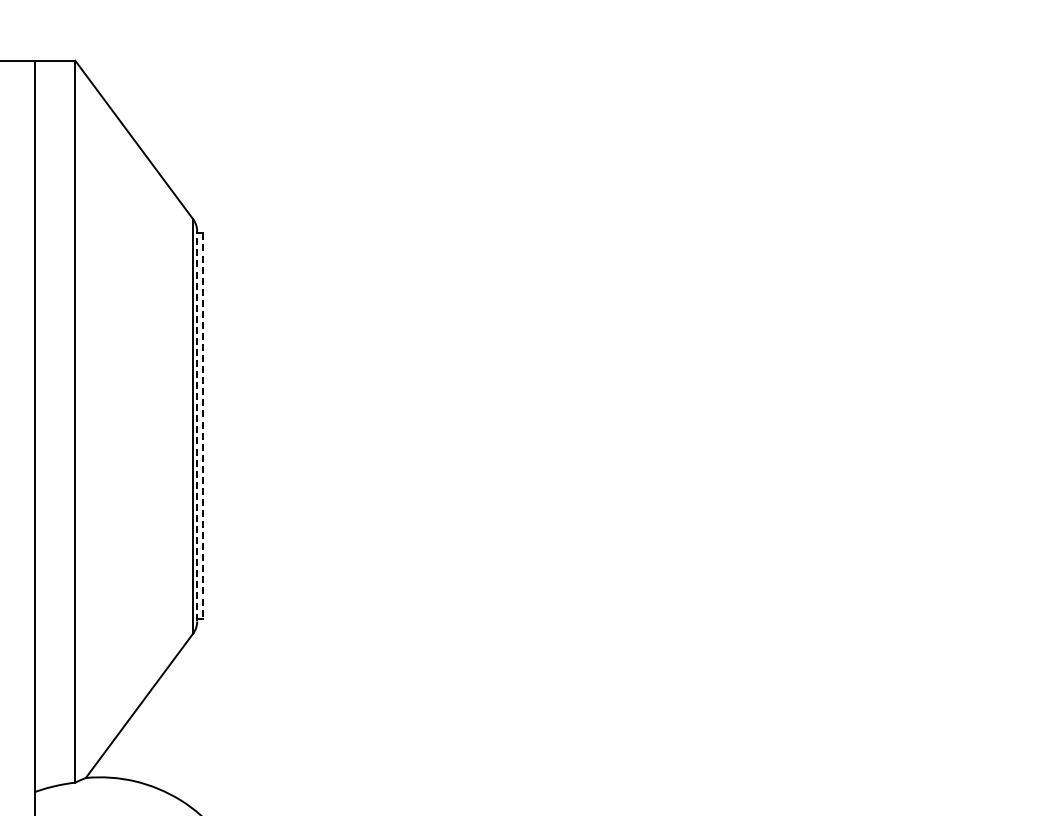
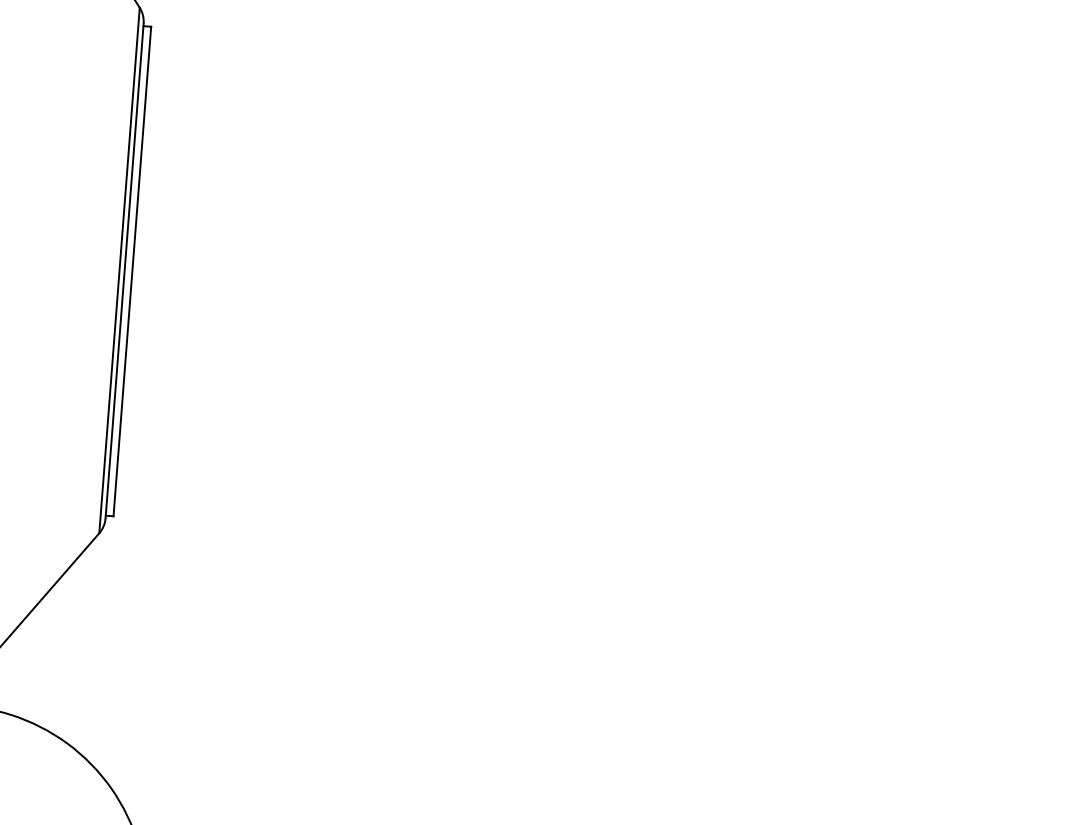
line: (197, 425) -> (125, 269), dashed -> solid
line: (203, 426) -> (132, 271), dashed -> solid

